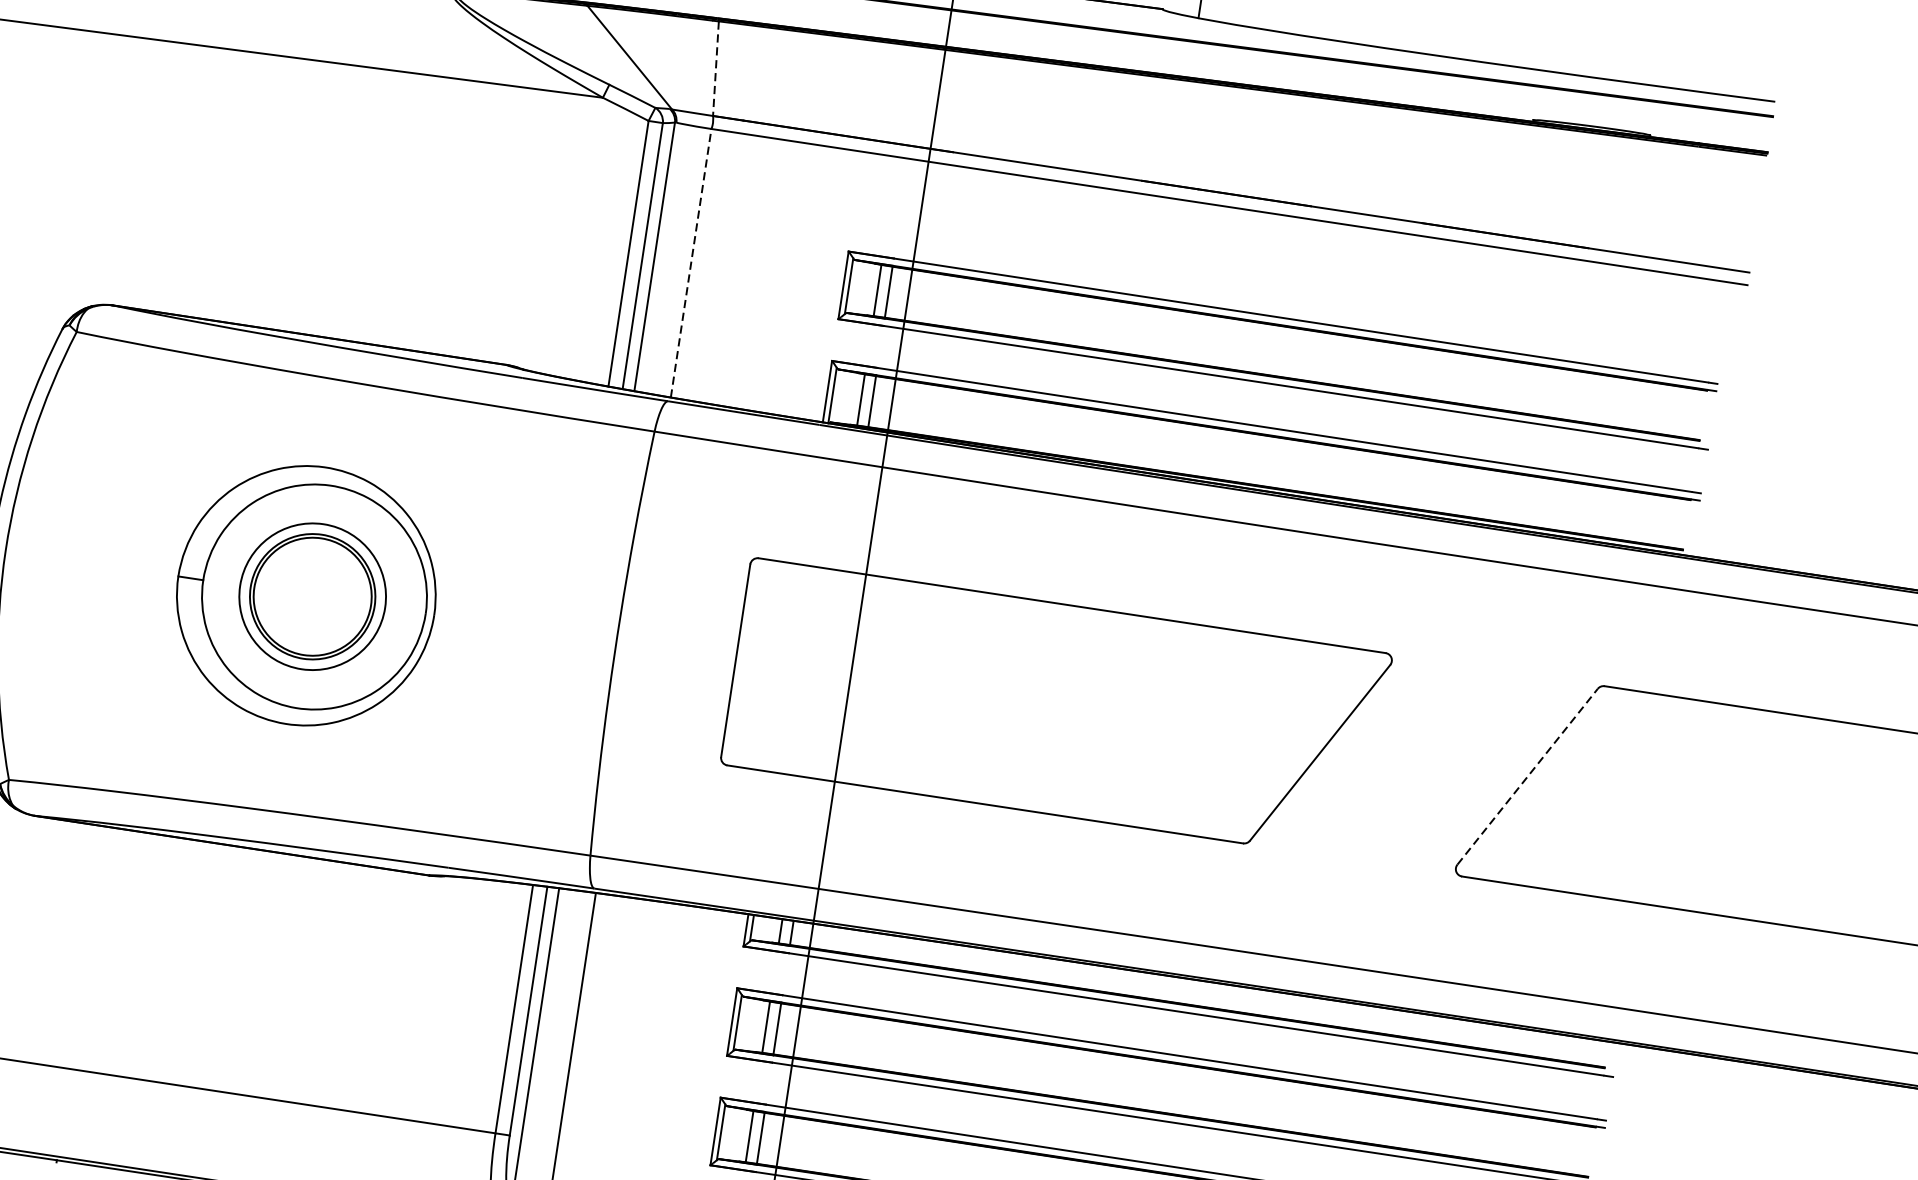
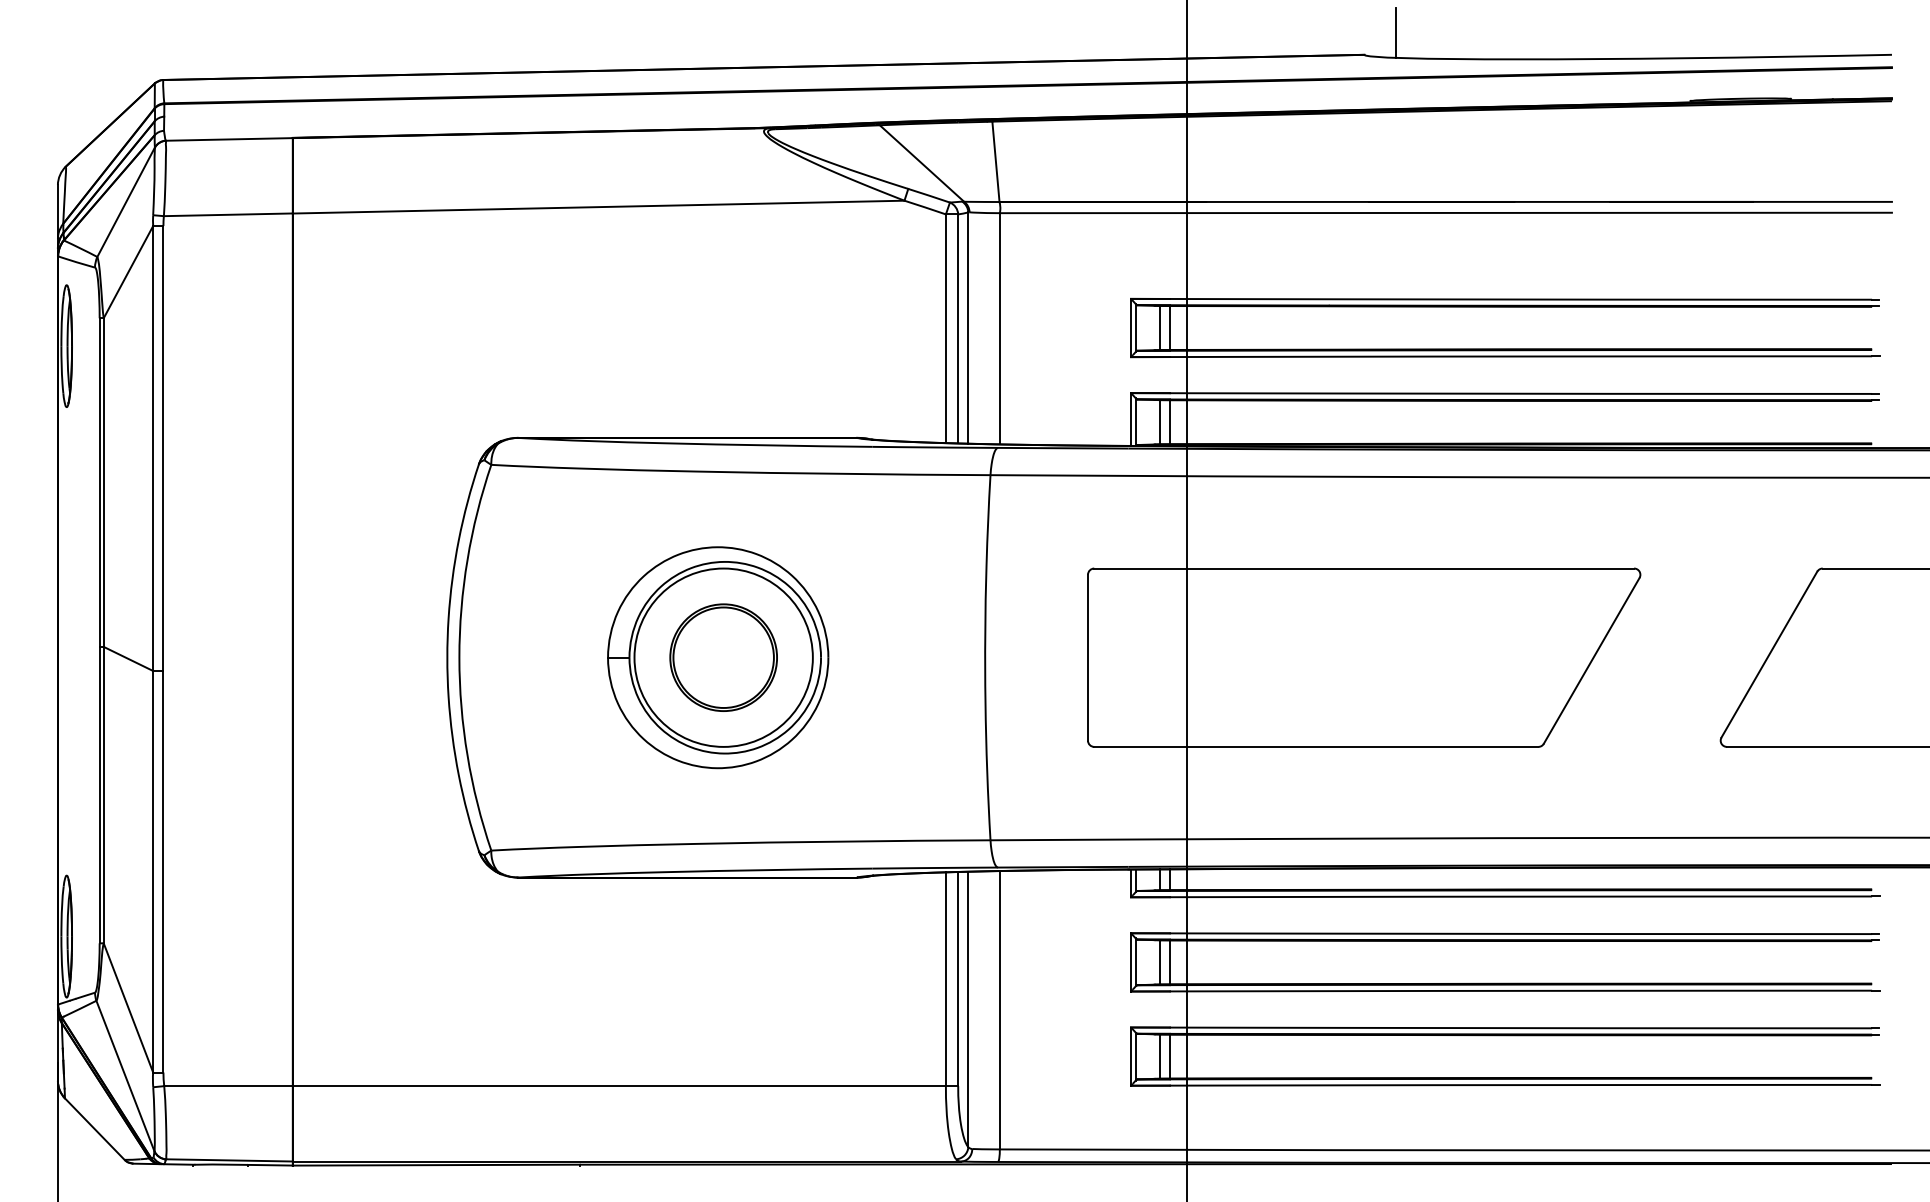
line: (716, 69) -> (996, 162), dashed -> solid
line: (690, 262) -> (999, 328), dashed -> solid
circle: (312, 596) -> (723, 657), size x1.43
line: (1527, 776) -> (1769, 654), dashed -> solid

